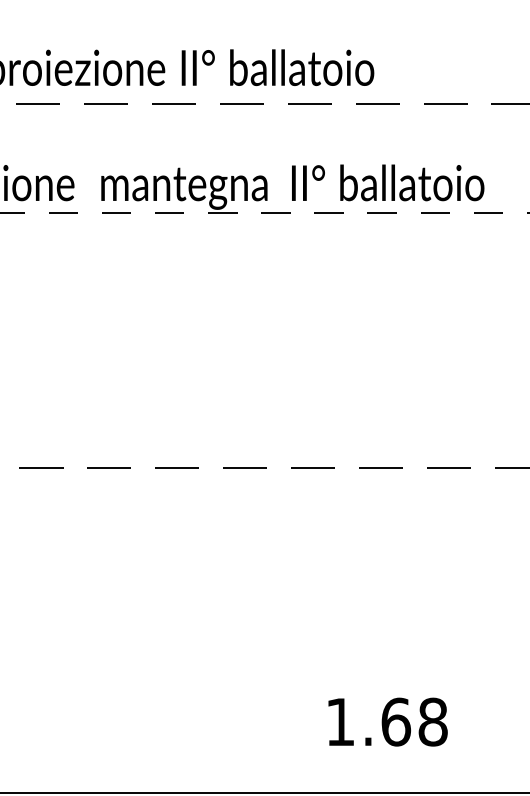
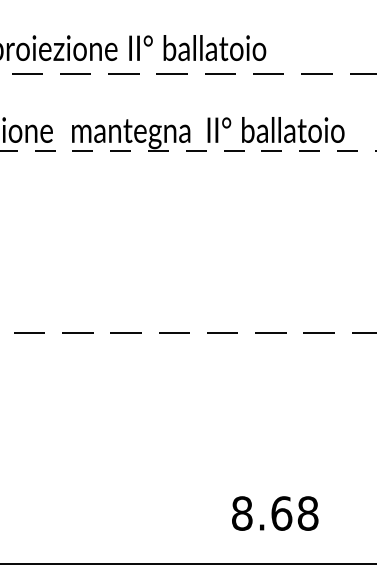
text: (340, 722) -> (242, 513), 1.68 -> 8.68

